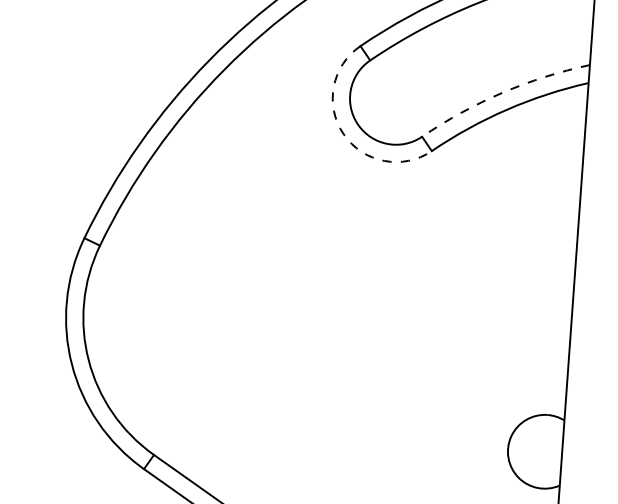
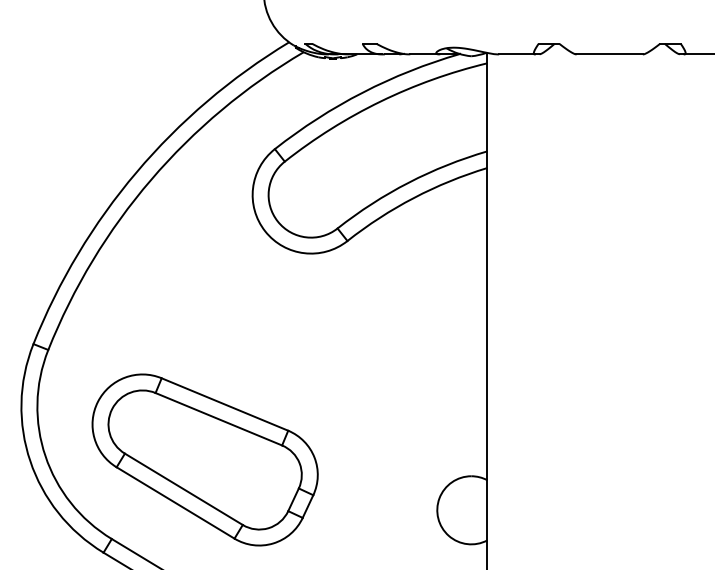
arc: (502, 92) -> (408, 182), dashed -> solid
arc: (343, 134) -> (265, 231), dashed -> solid
part: (260, 376) -> (204, 459), added

